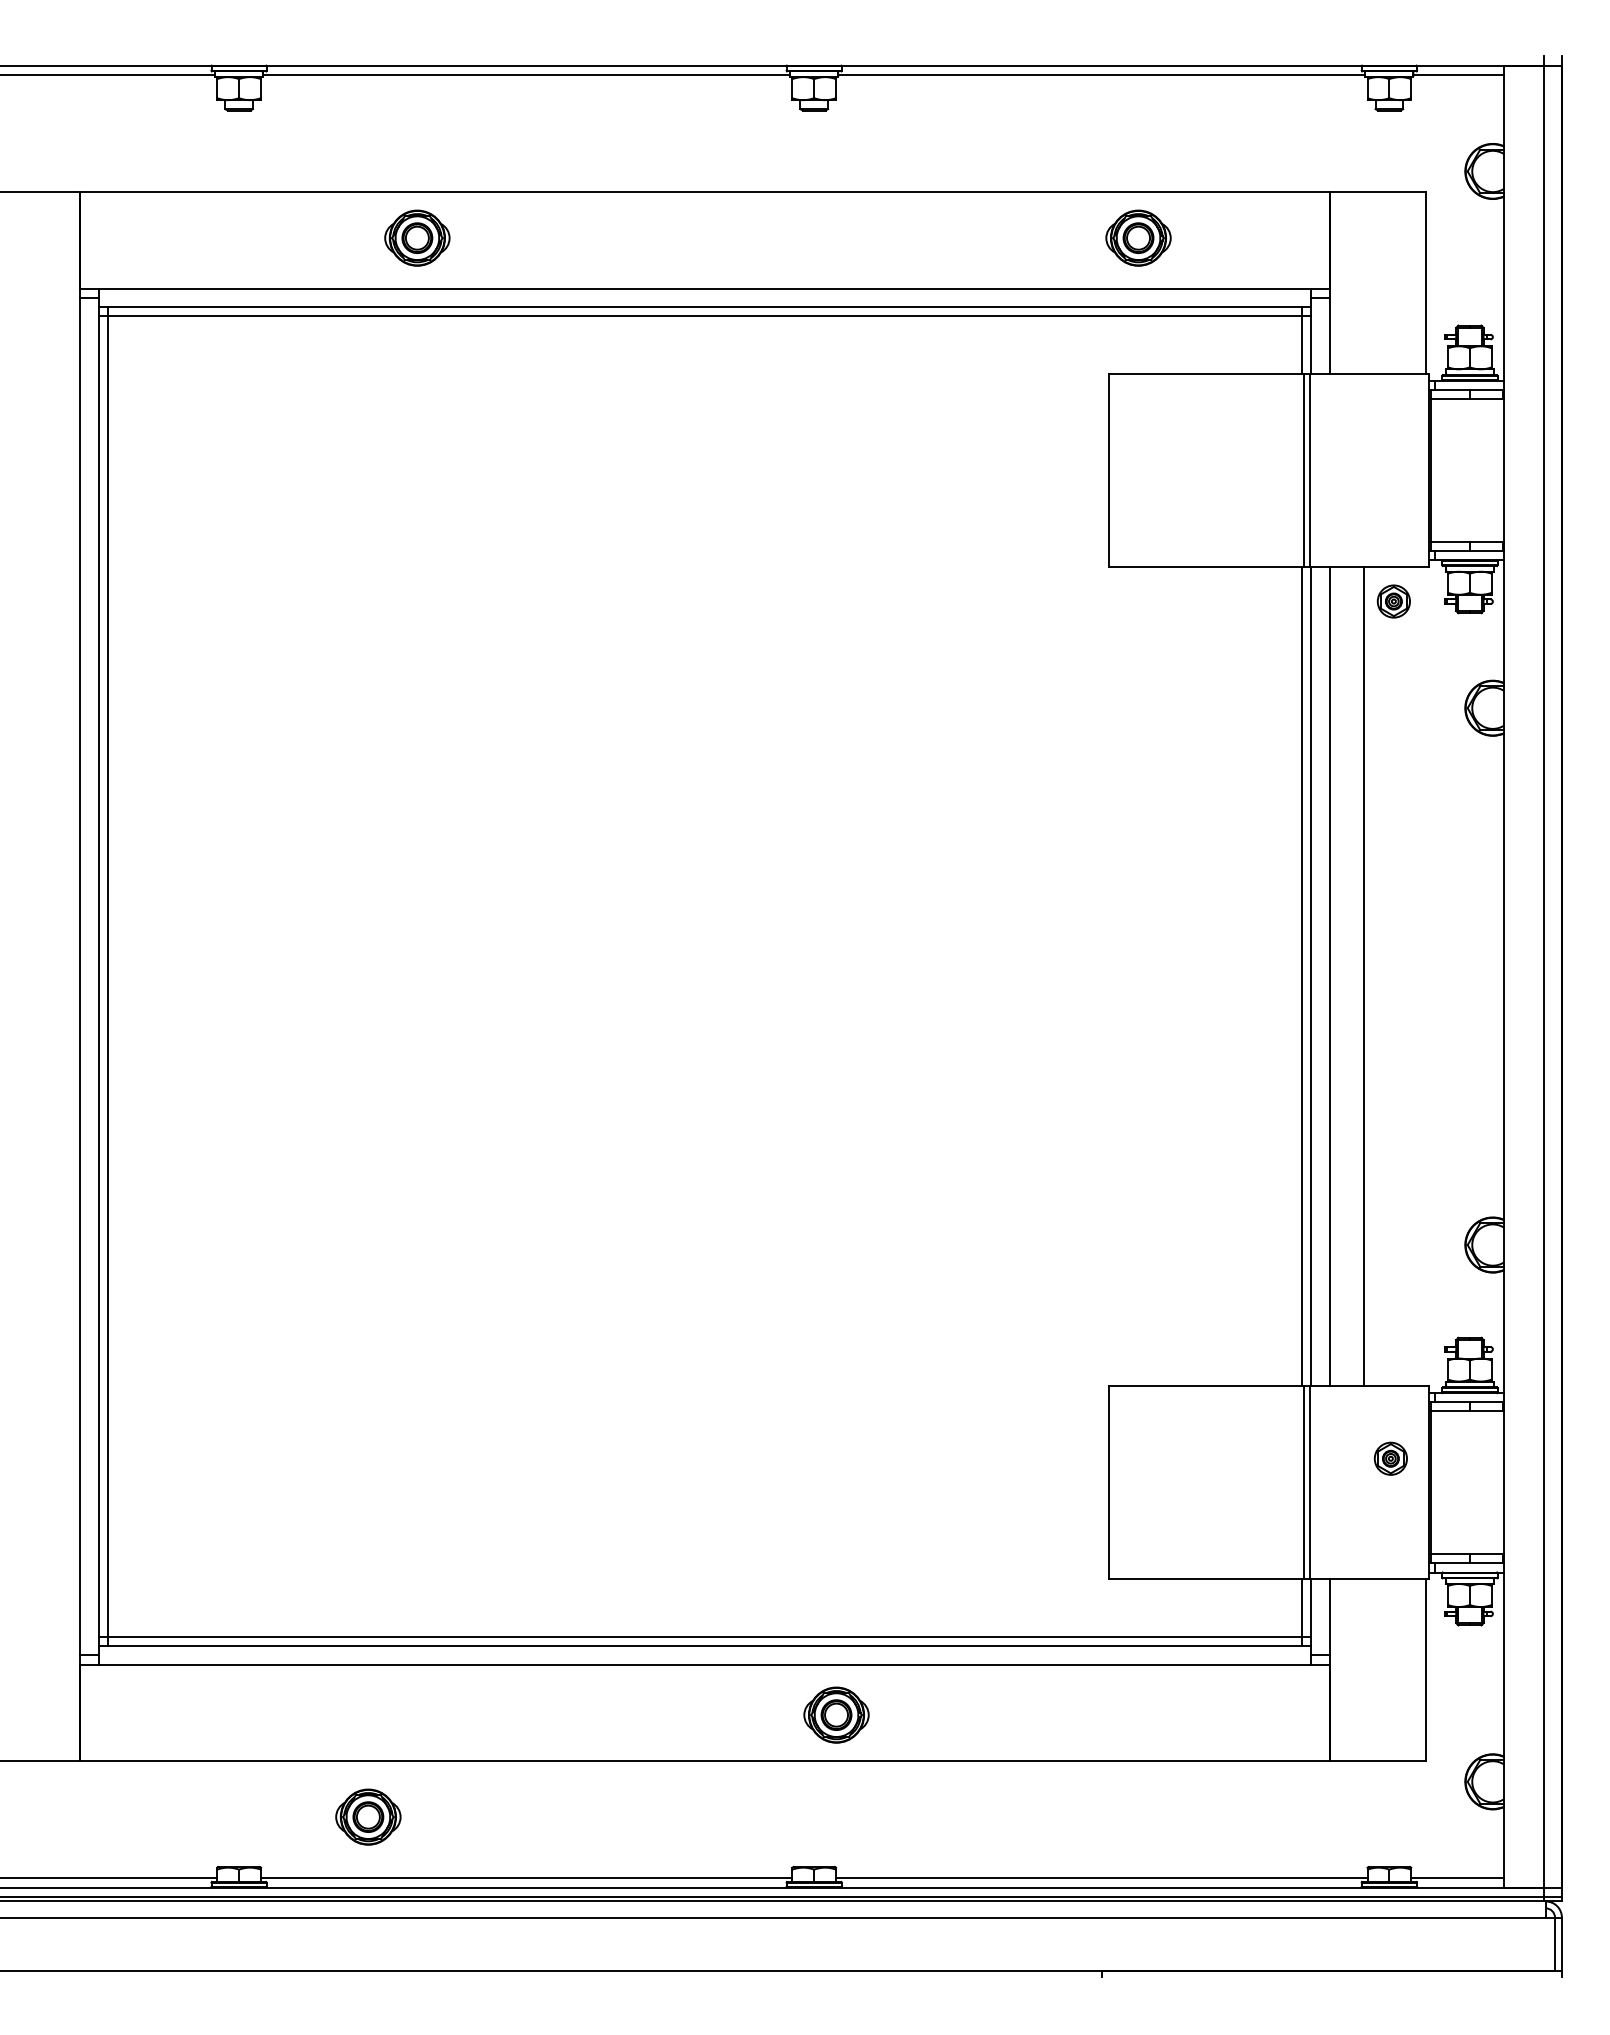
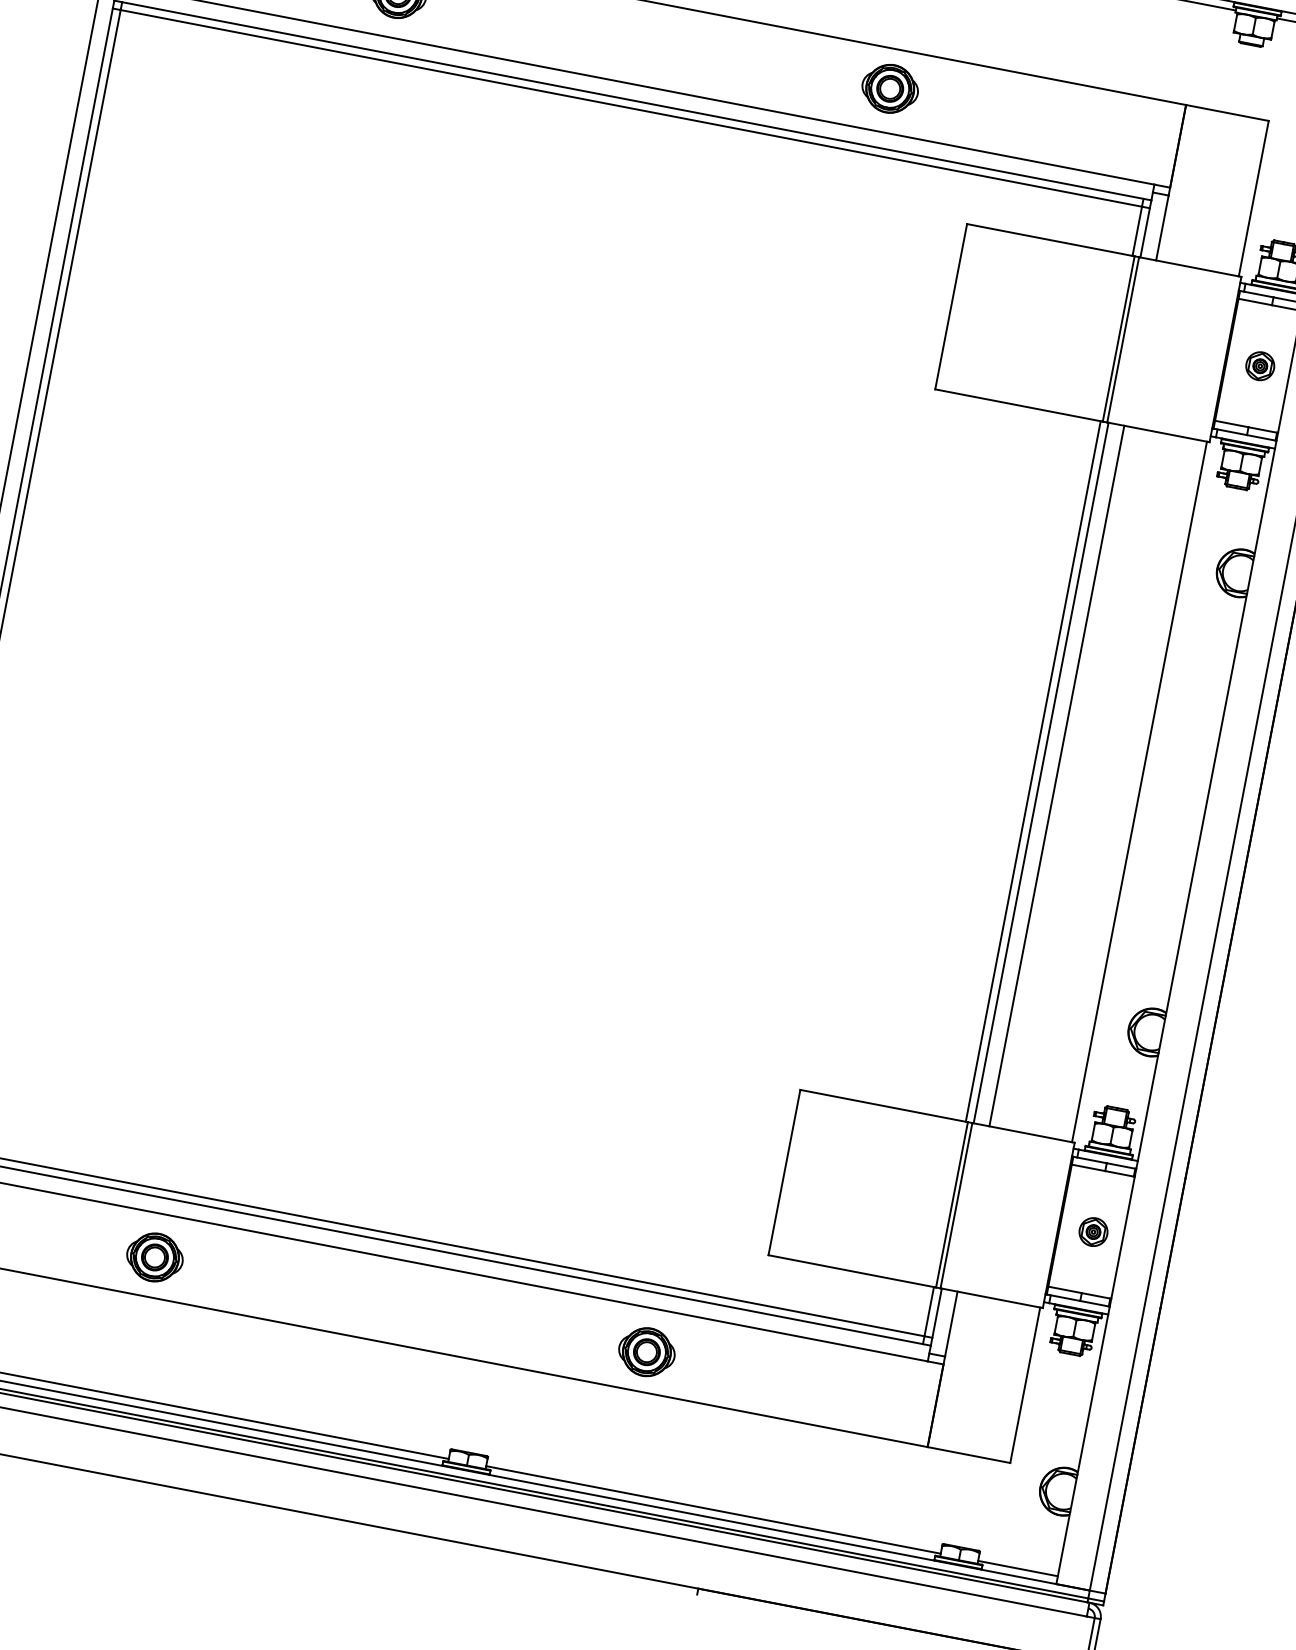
part: (1138, 237) -> (890, 88), moved
part: (1393, 601) -> (1259, 366), moved
line: (1364, 976) -> (1139, 791), moved
part: (1390, 1458) -> (1093, 1231), moved
part: (836, 1714) -> (647, 1351), moved
part: (368, 1816) -> (155, 1256), moved

